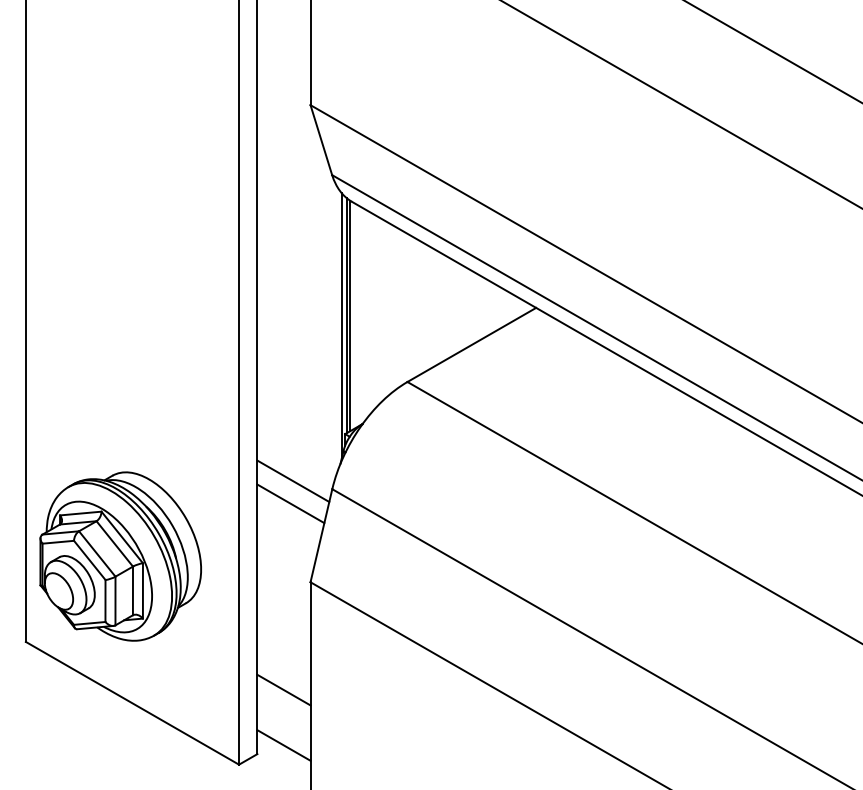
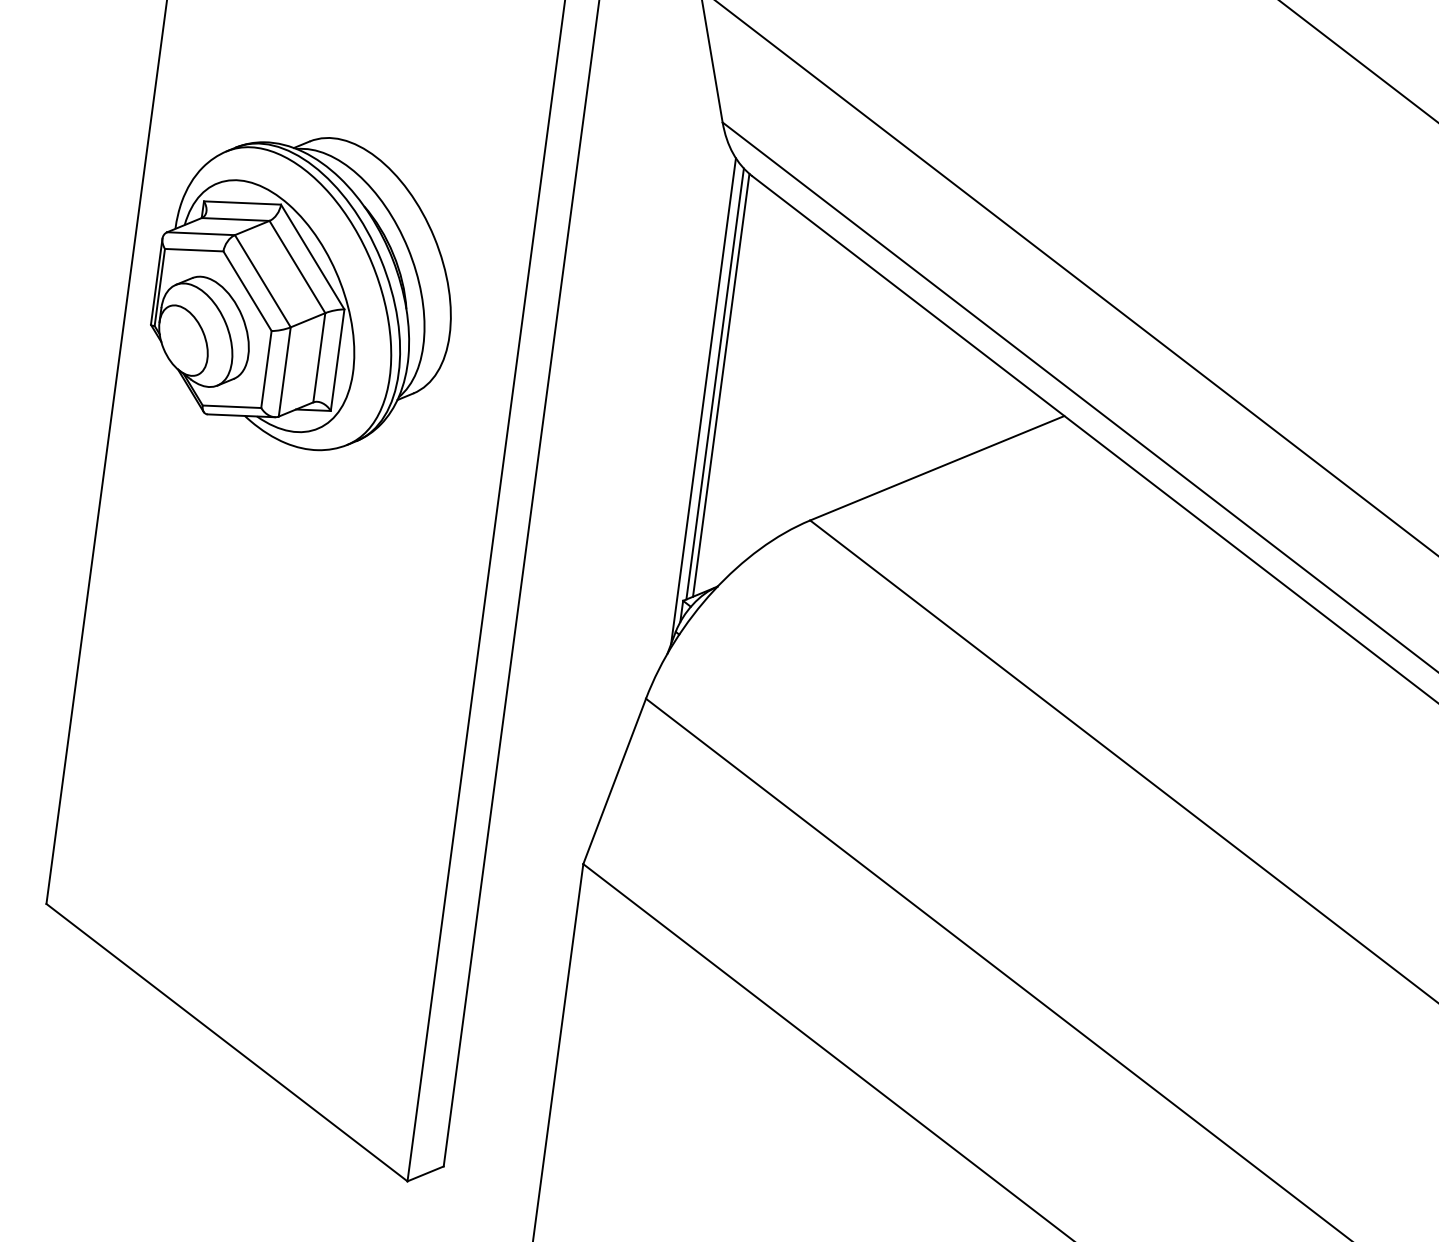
line: (293, 480) -> (576, 673), removed
line: (290, 503) -> (565, 714), removed
part: (120, 556) -> (304, 291), moved
line: (283, 689) -> (507, 1054), removed
line: (283, 745) -> (493, 1157), removed

